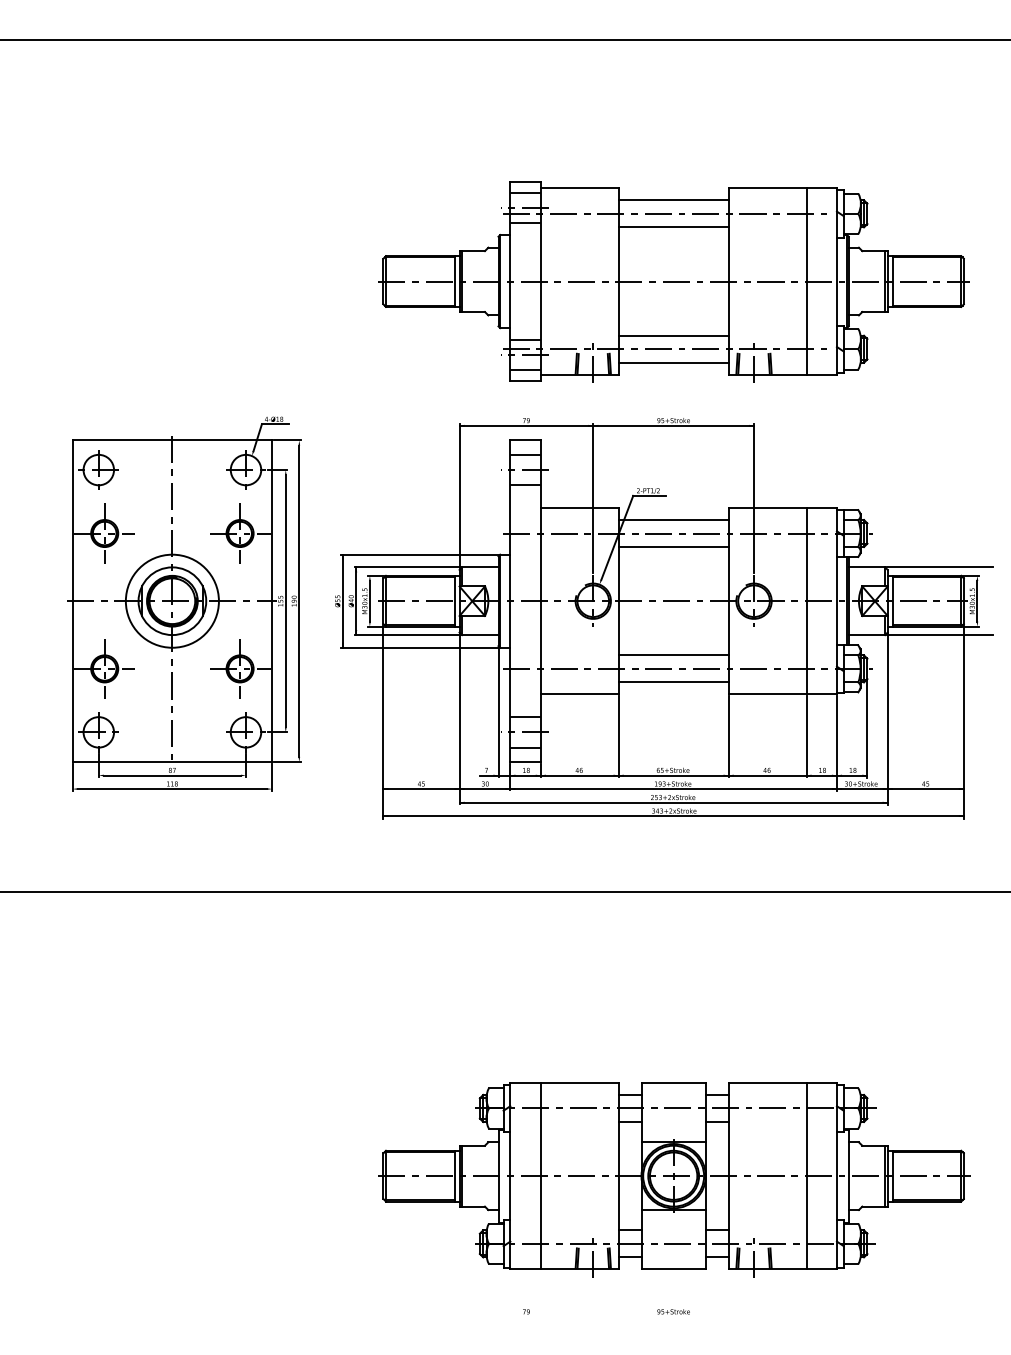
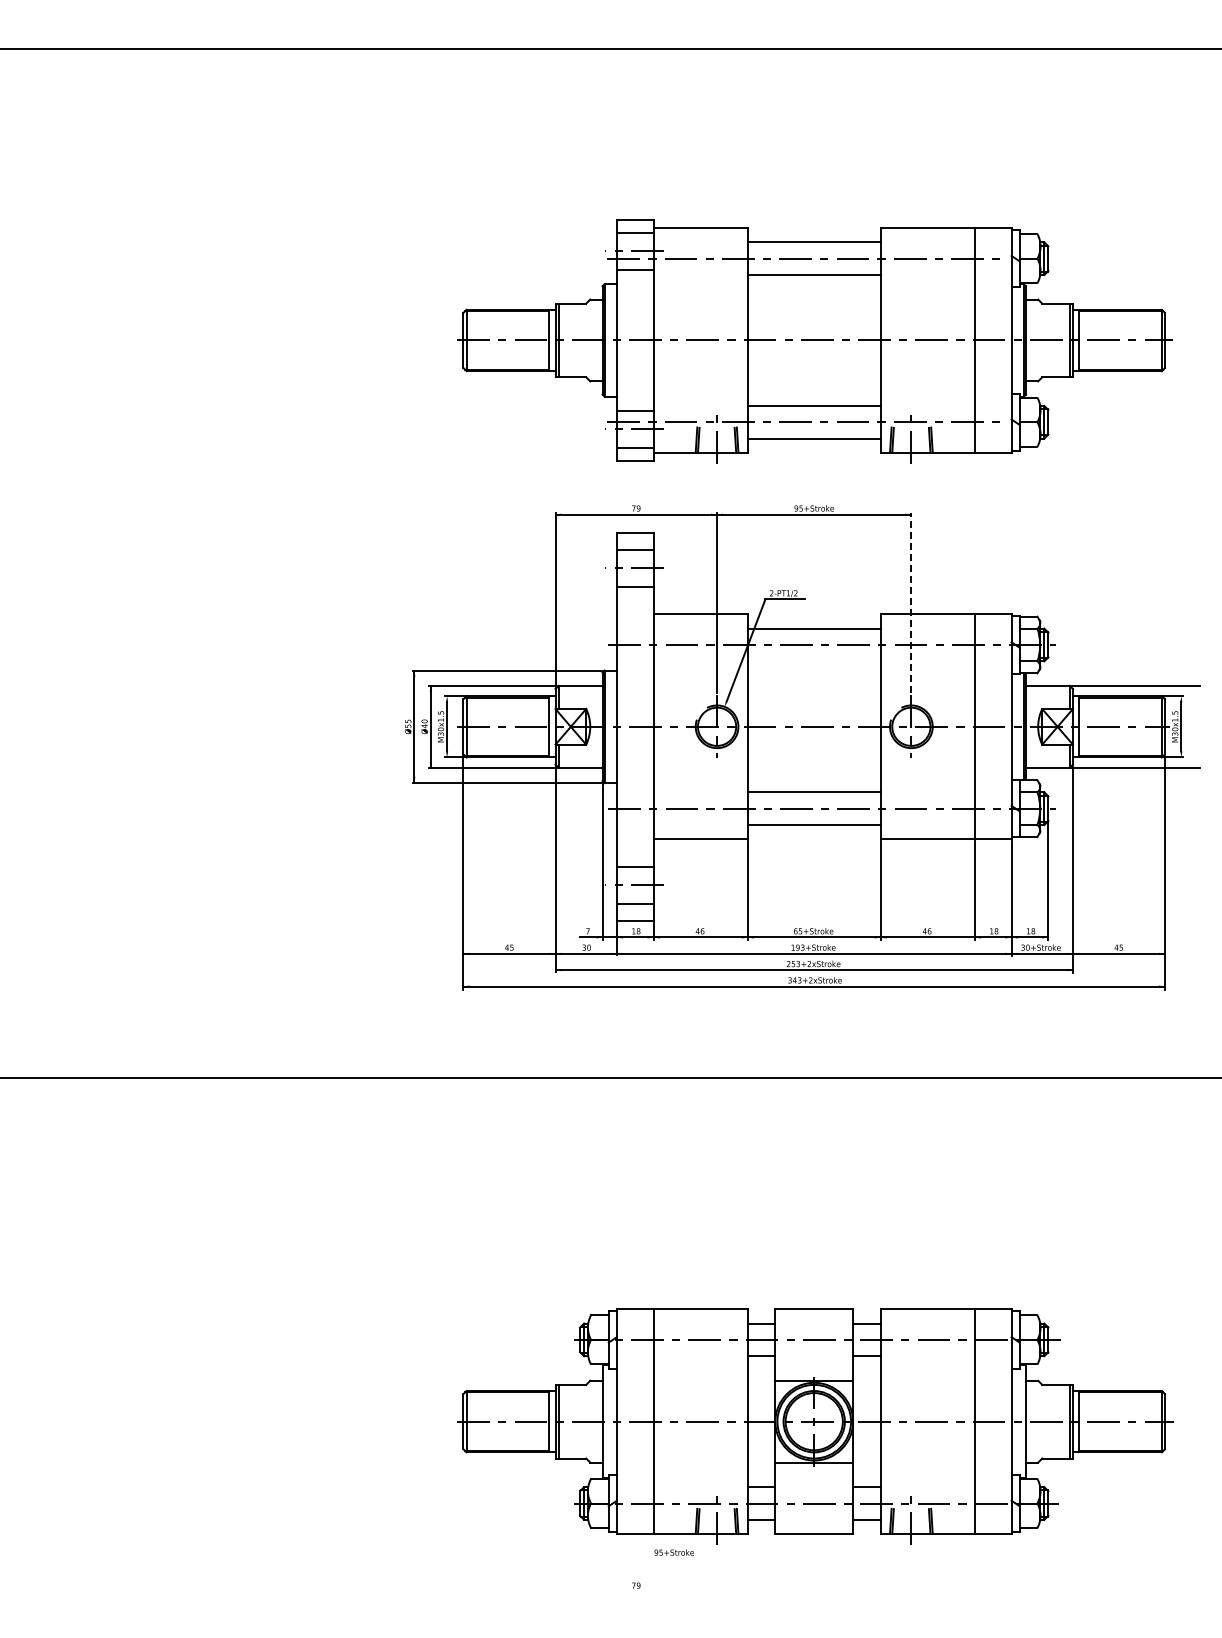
line: (754, 498) -> (911, 602), solid -> dashed
line: (673, 547) -> (813, 661), removed
part: (184, 603) -> (222, 729), removed
text: (673, 1311) -> (673, 1552), moved

